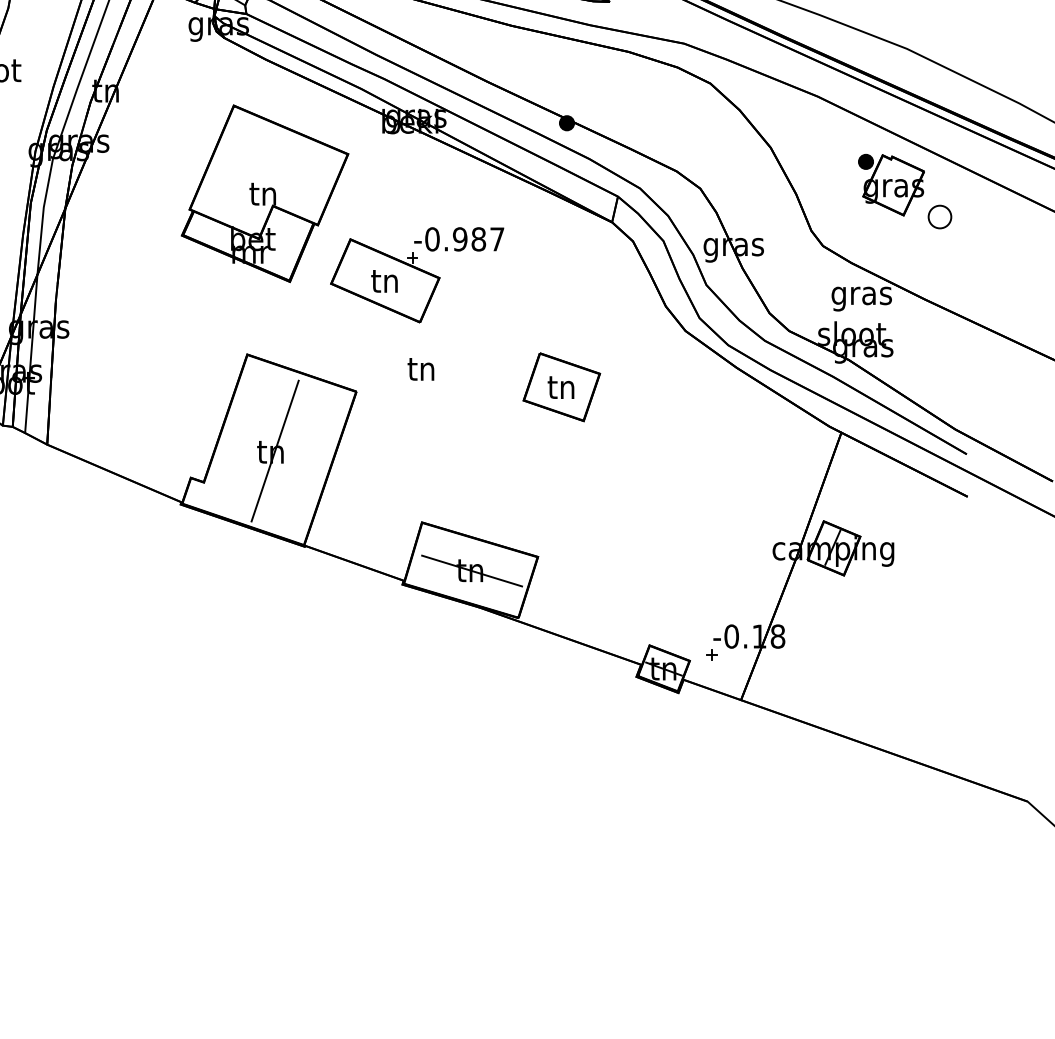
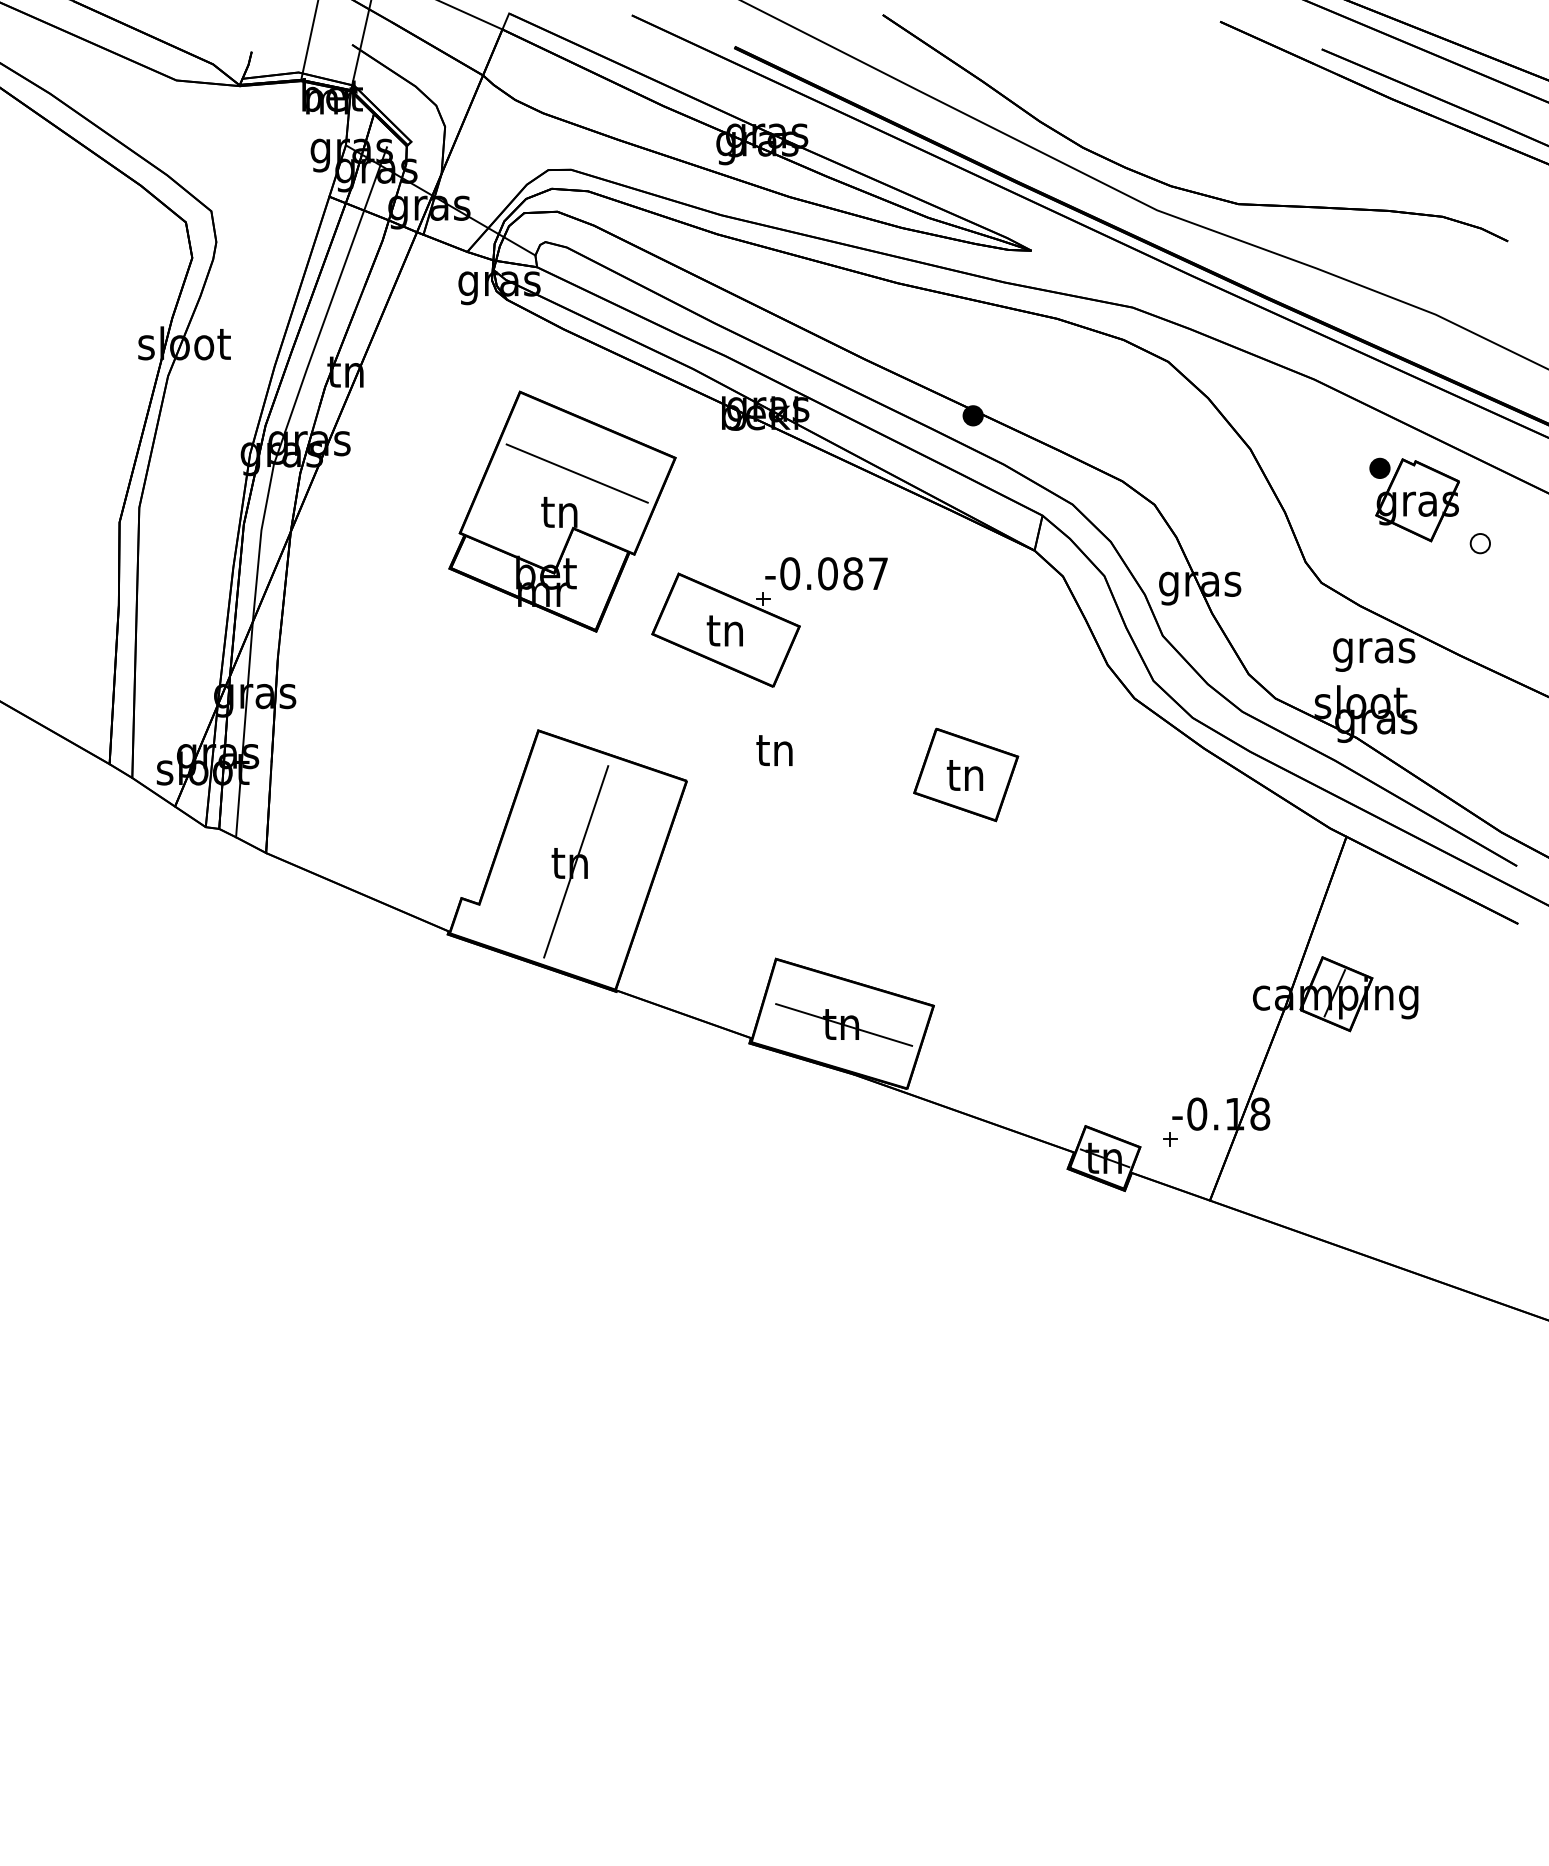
line: (275, 165) -> (576, 473), added
part: (939, 217) -> (1479, 543), size x0.62
text: (459, 239) -> (827, 573), -0.987 -> -0.087

